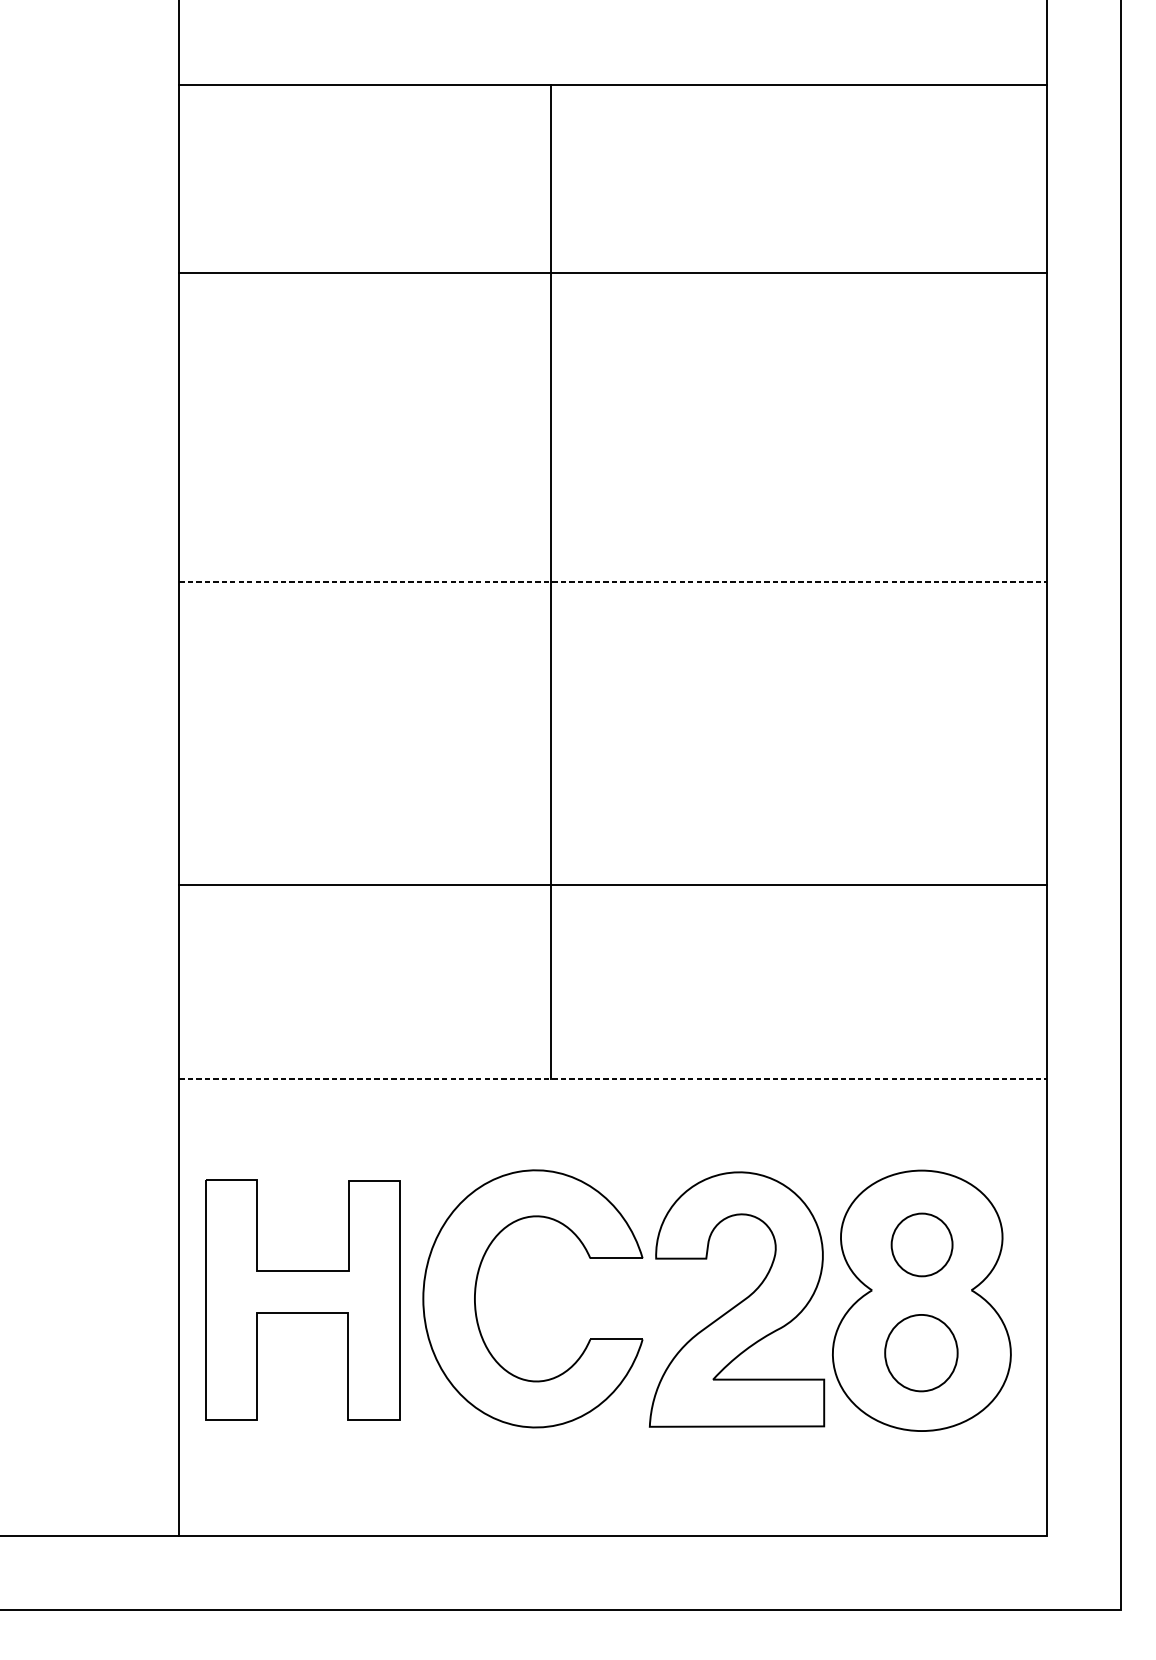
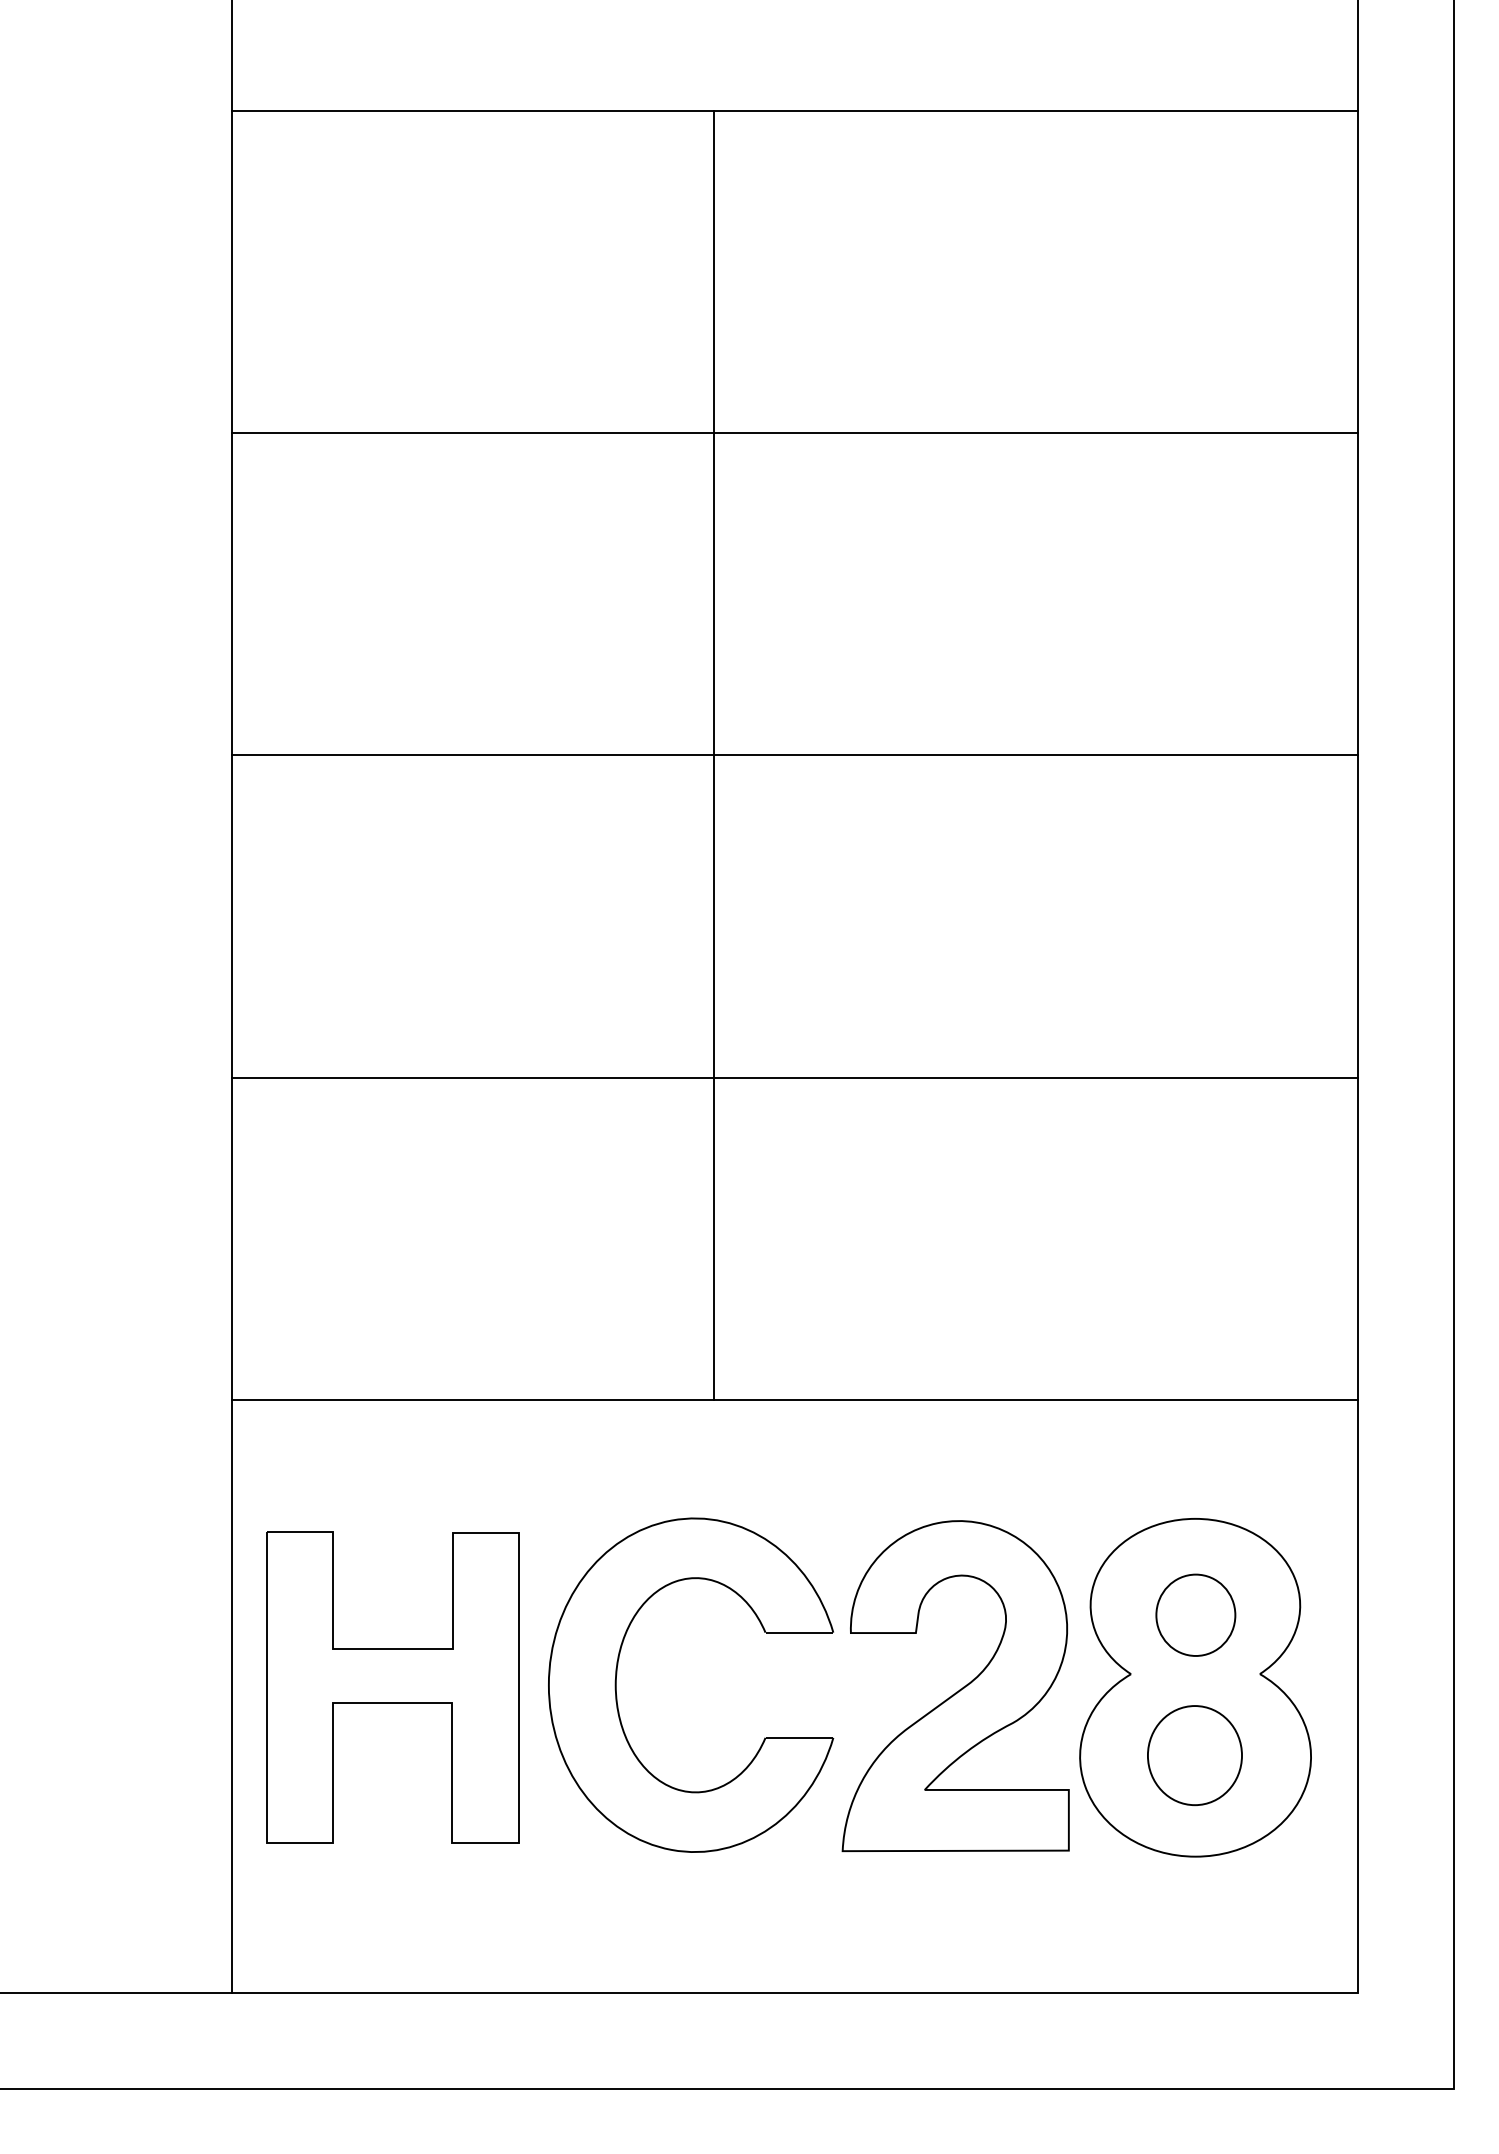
line: (612, 273) -> (794, 433), moved
line: (612, 582) -> (794, 755), dashed -> solid
line: (612, 885) -> (794, 1077), moved
line: (612, 1079) -> (794, 1400), dashed -> solid

